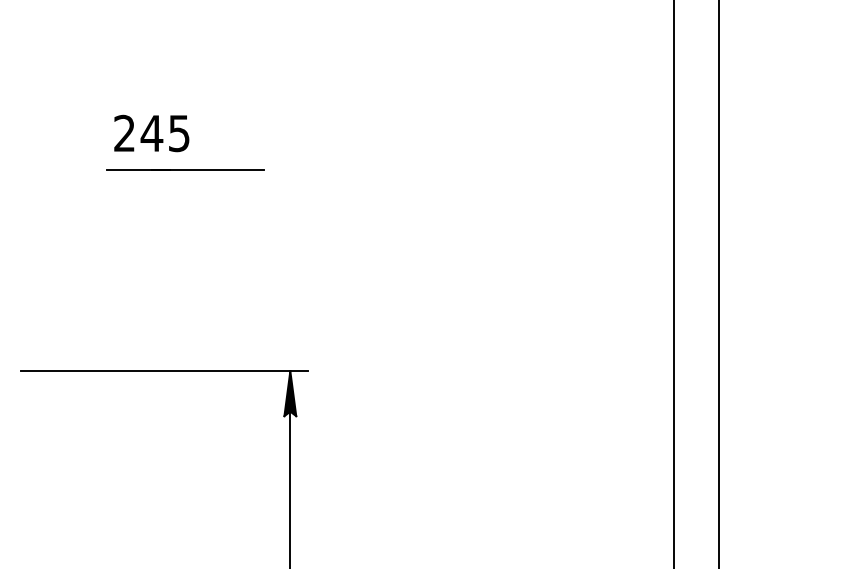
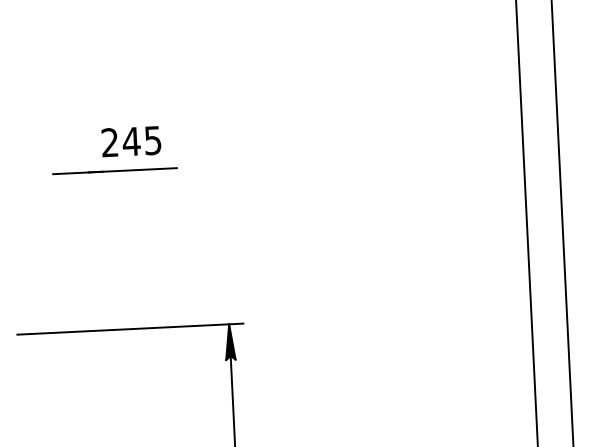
text: (151, 133) -> (131, 141), moved
line: (185, 169) -> (115, 170), moved

